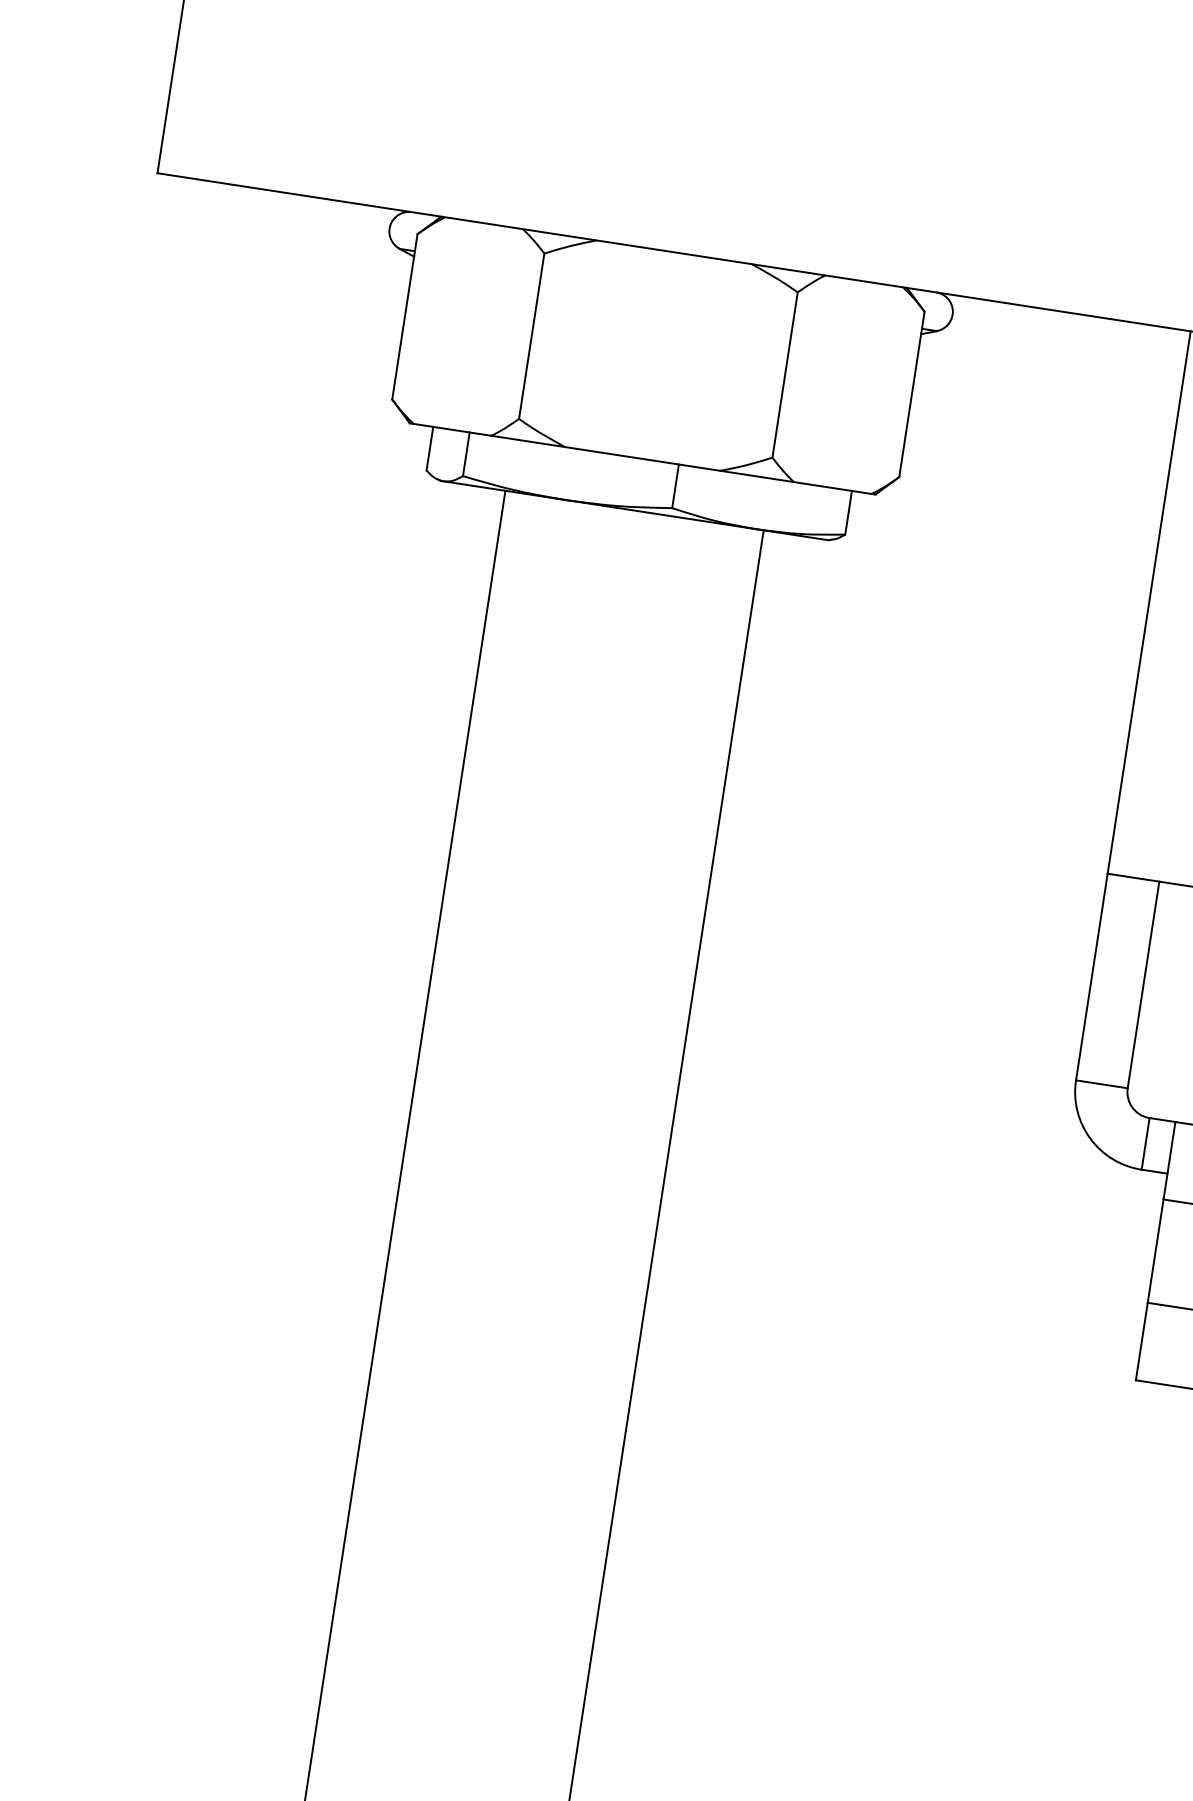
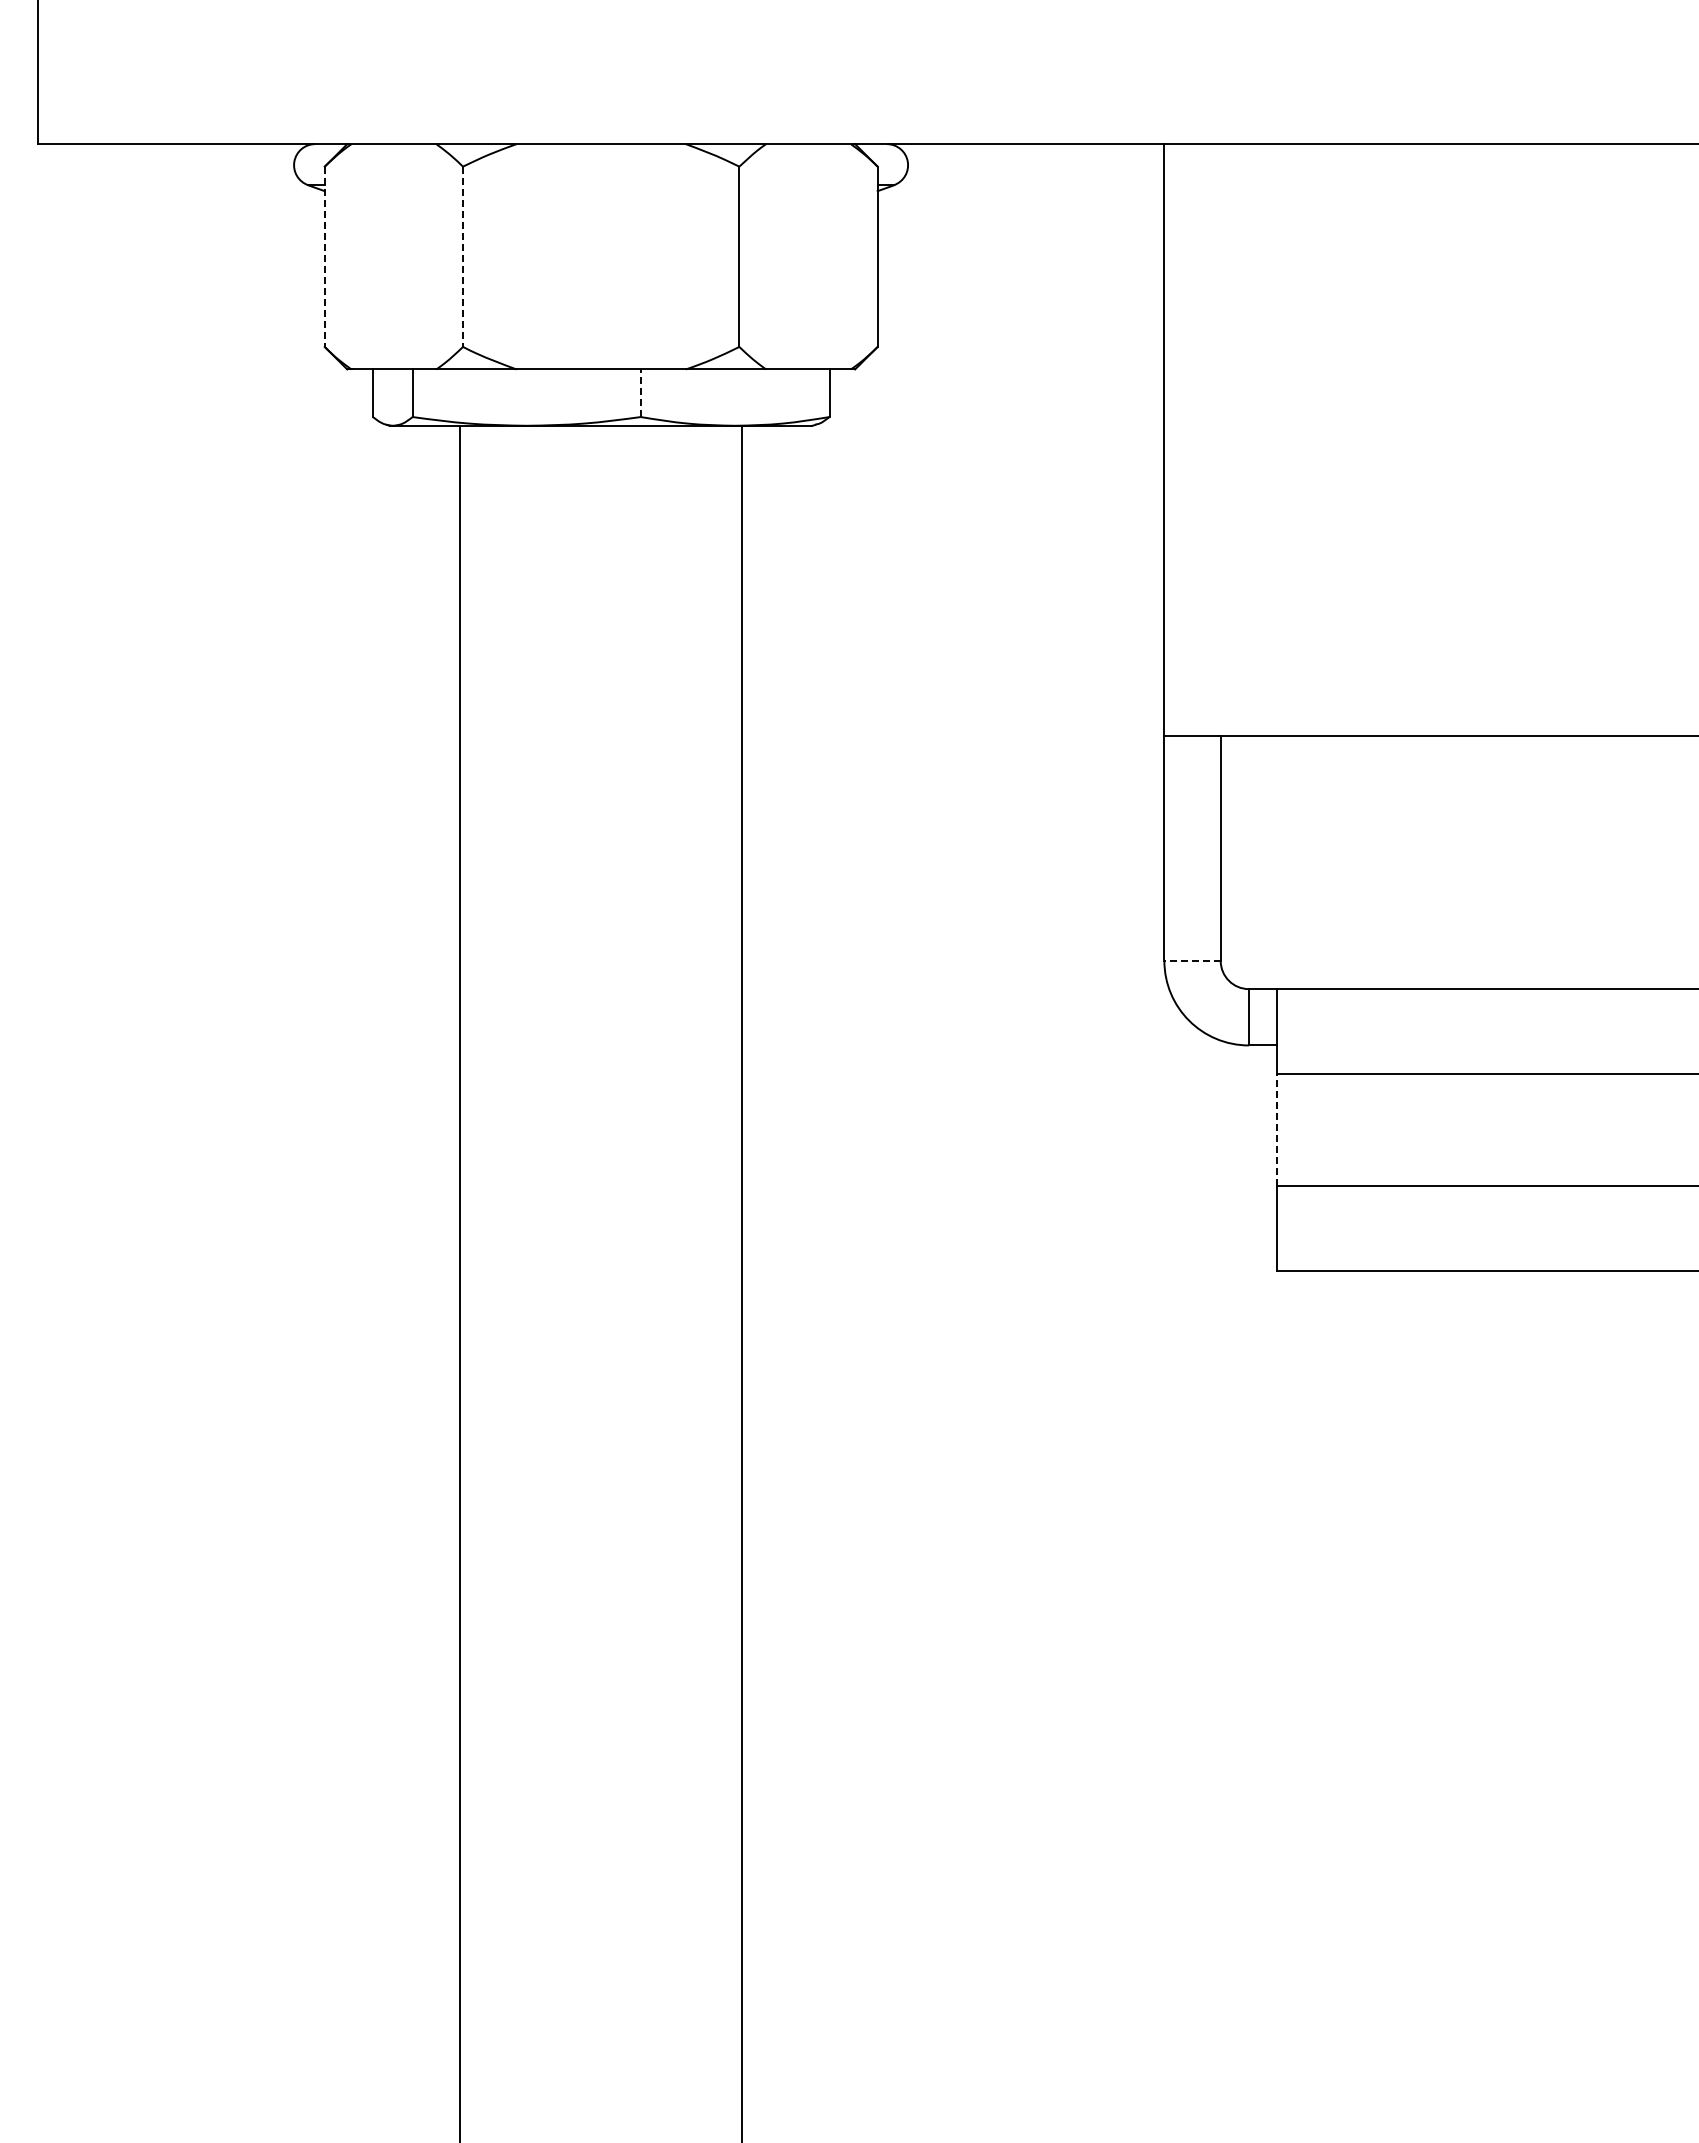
line: (404, 317) -> (324, 257), solid -> dashed
line: (532, 336) -> (463, 257), solid -> dashed
line: (675, 486) -> (640, 393), solid -> dashed
line: (1101, 1083) -> (1192, 960), solid -> dashed
line: (1156, 1250) -> (1277, 1129), solid -> dashed

